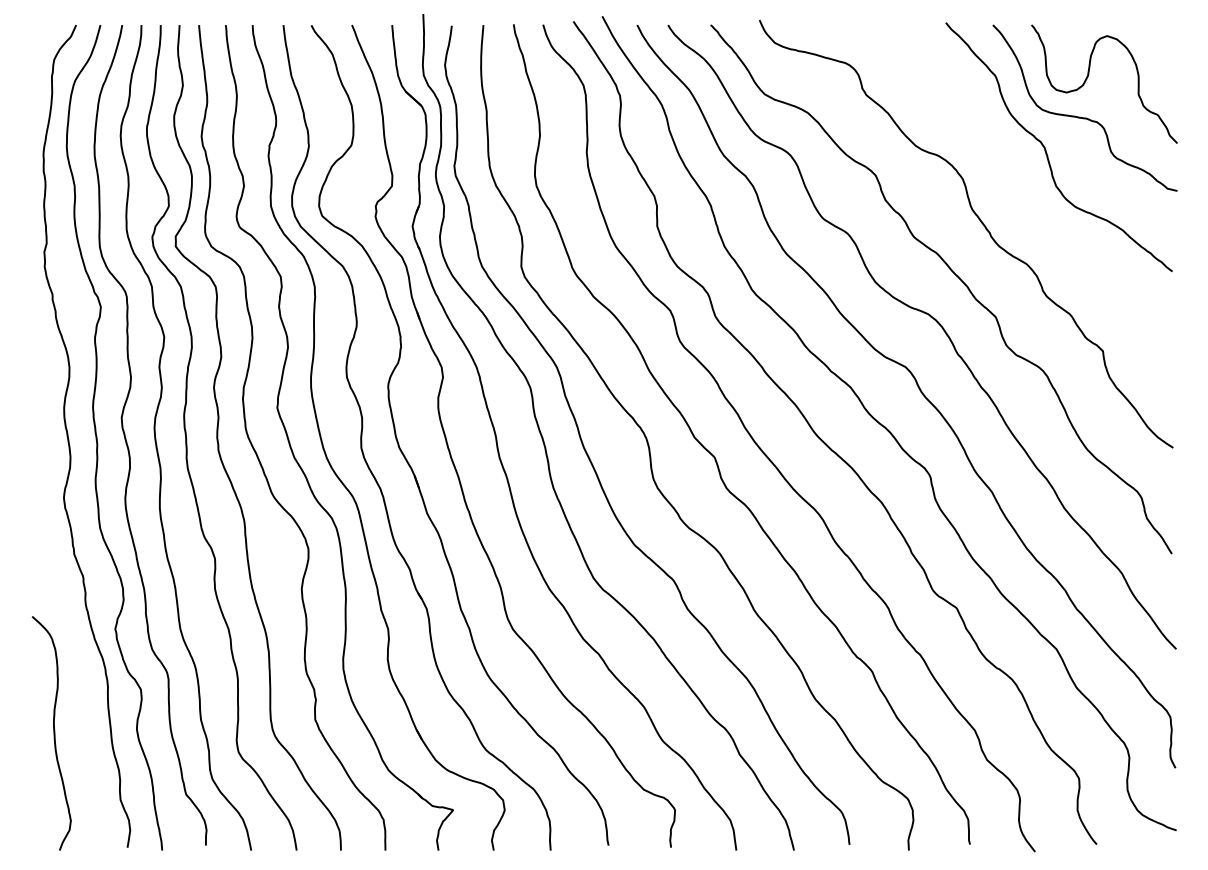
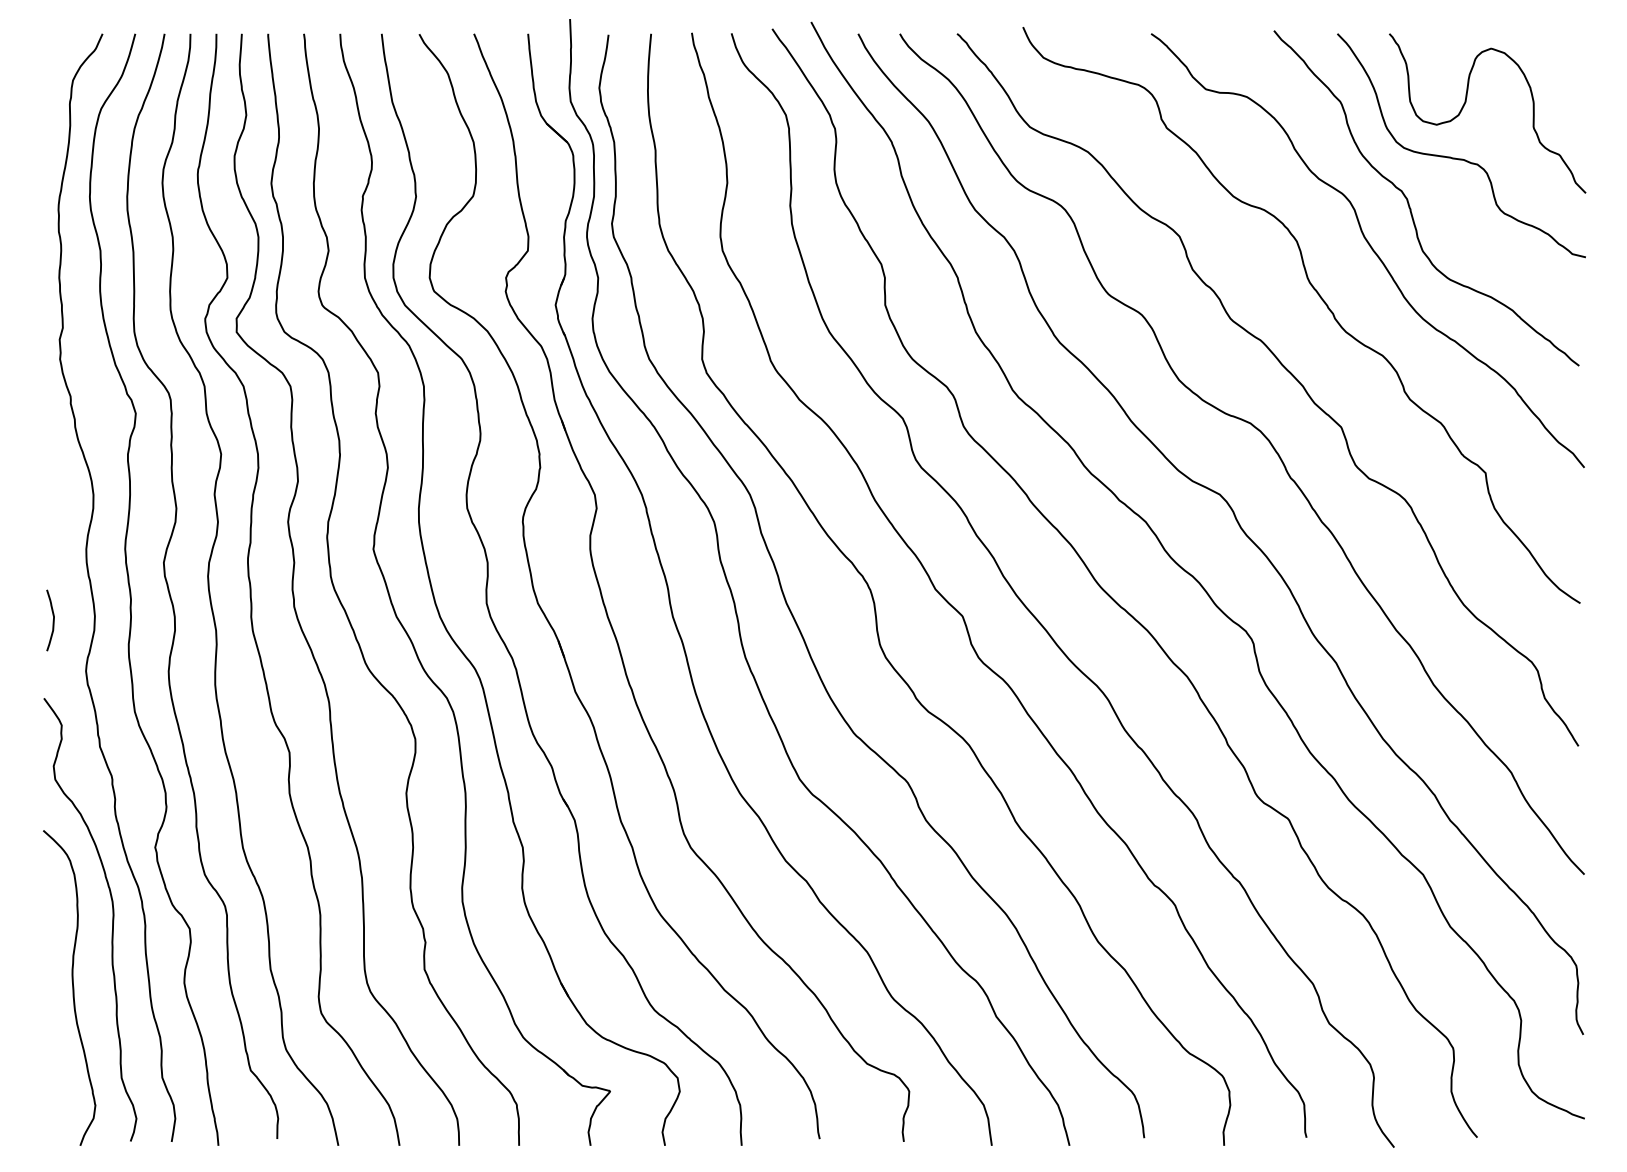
curve: (1016, 183) -> (1369, 247), added
curve: (39, 460) -> (53, 620), added
curve: (83, 682) -> (112, 919), added

